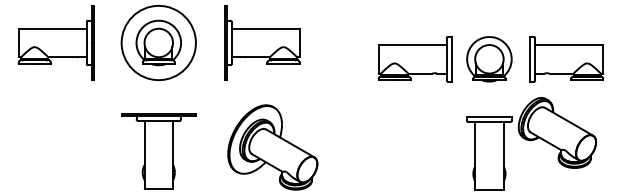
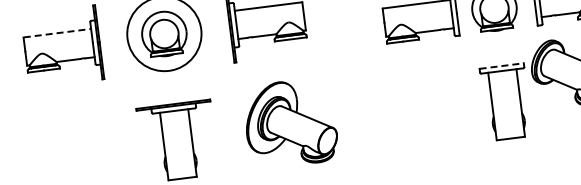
line: (52, 28) -> (57, 32), solid -> dashed
line: (489, 117) -> (501, 66), solid -> dashed

